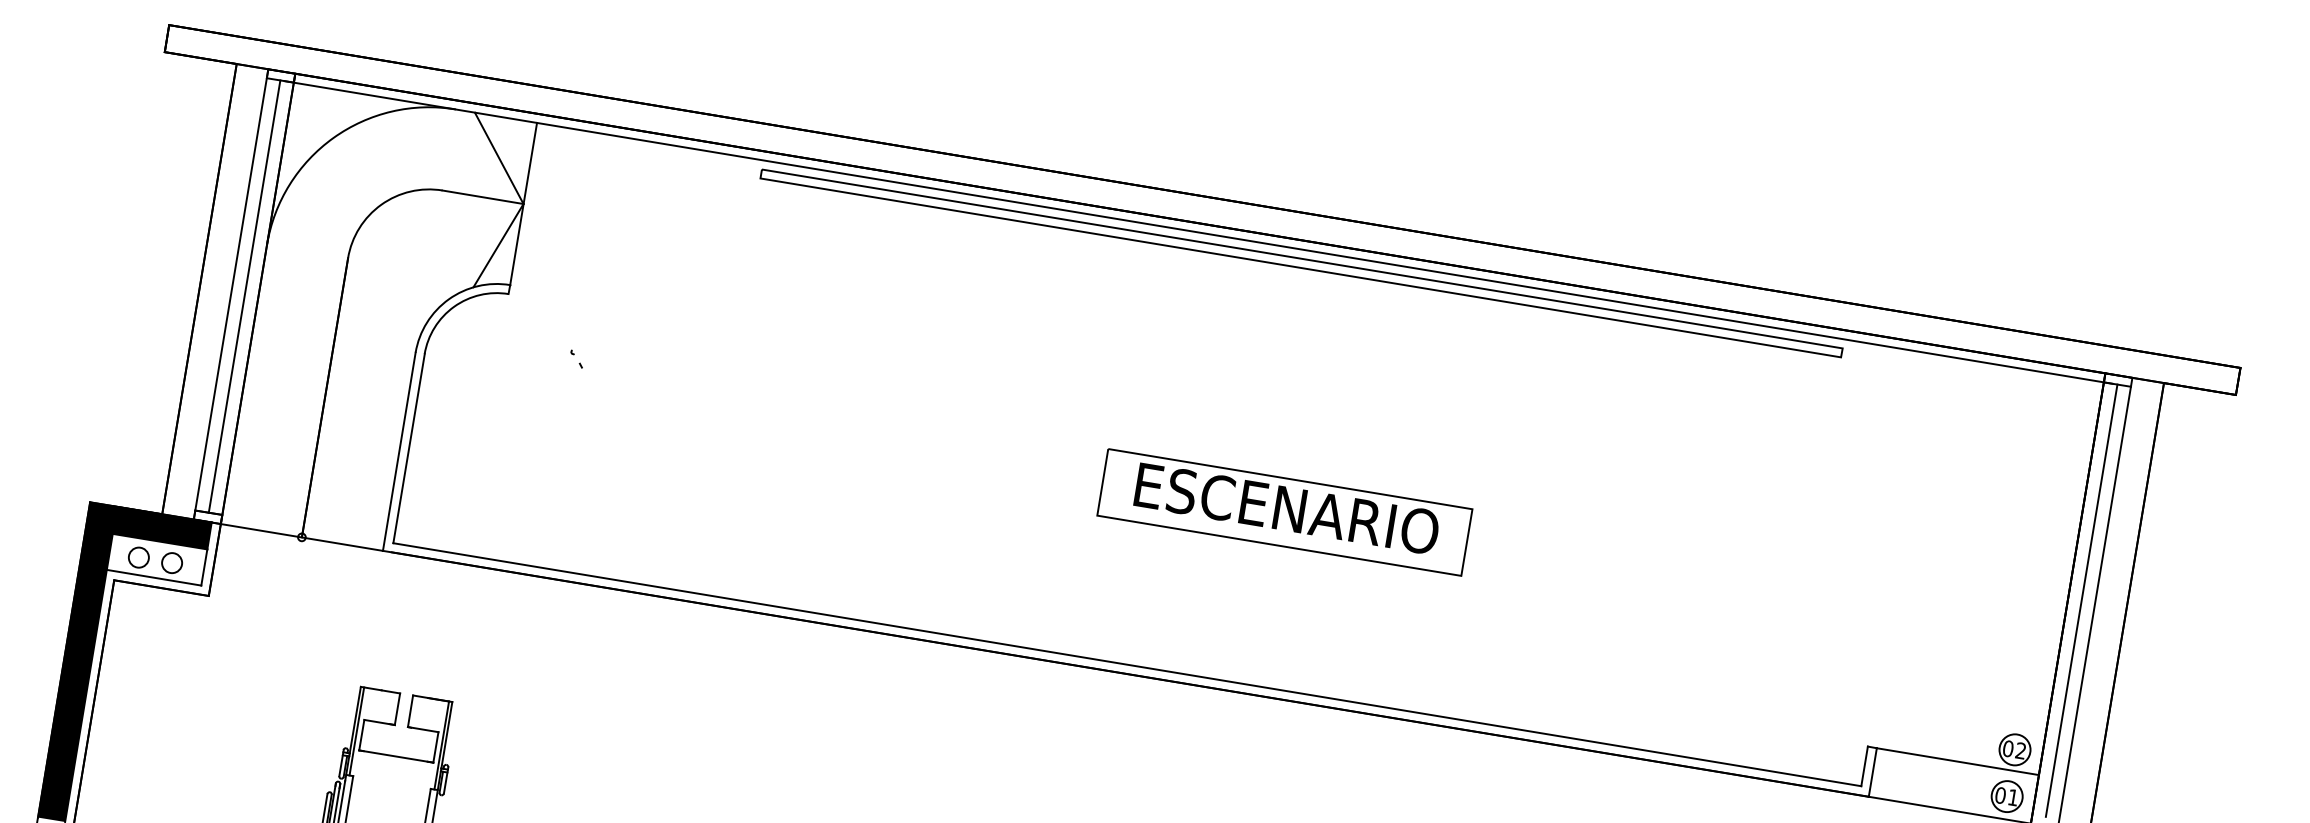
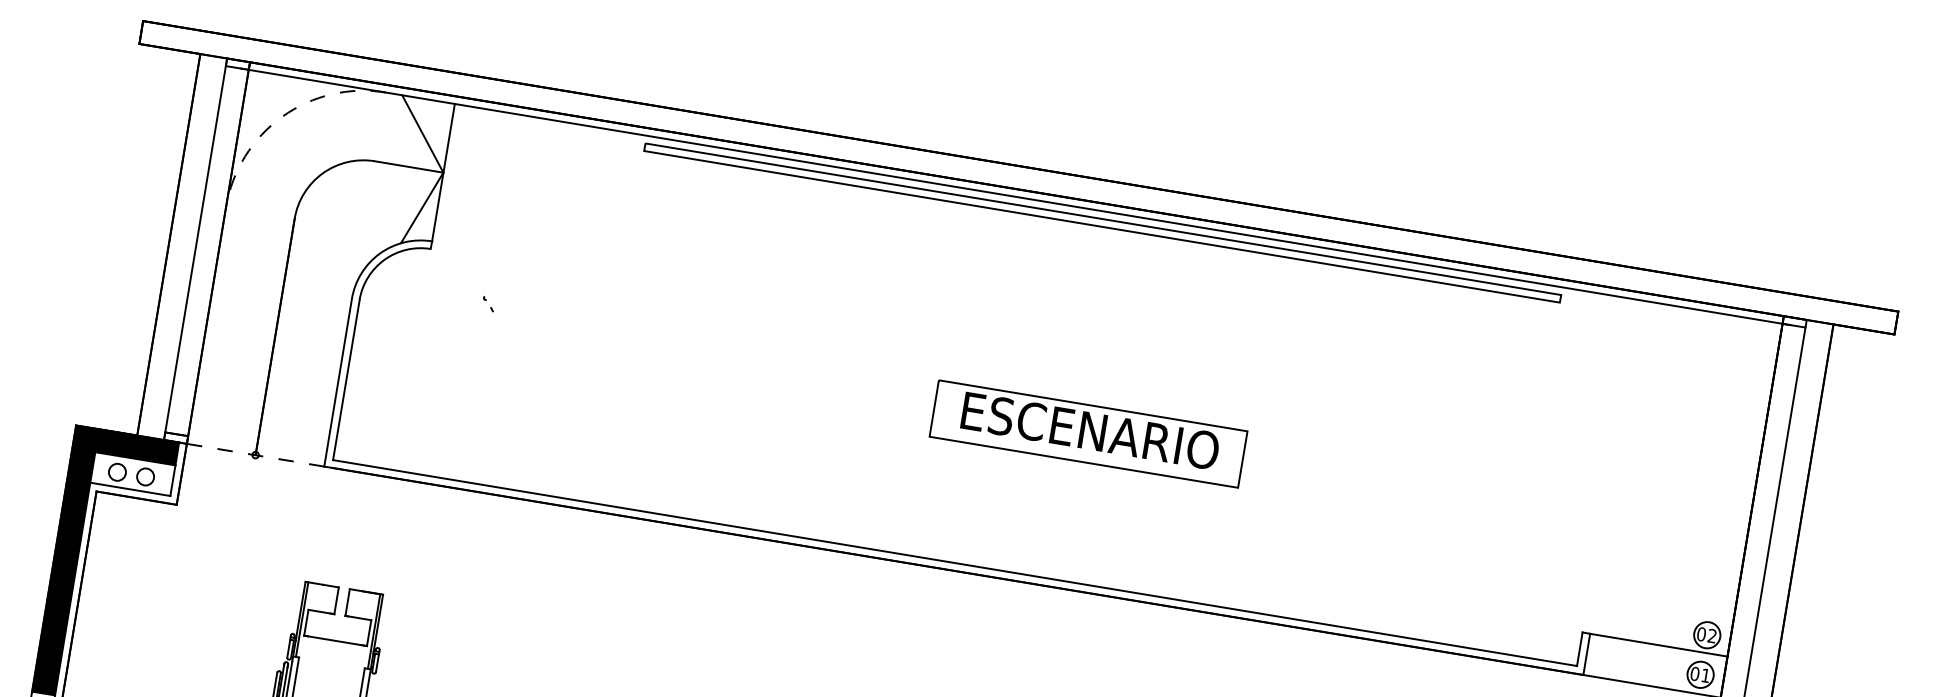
arc: (333, 137) -> (282, 116), solid -> dashed
line: (243, 295) -> (206, 250), removed
line: (301, 537) -> (255, 455), solid -> dashed
line: (2081, 600) -> (1763, 508), removed

